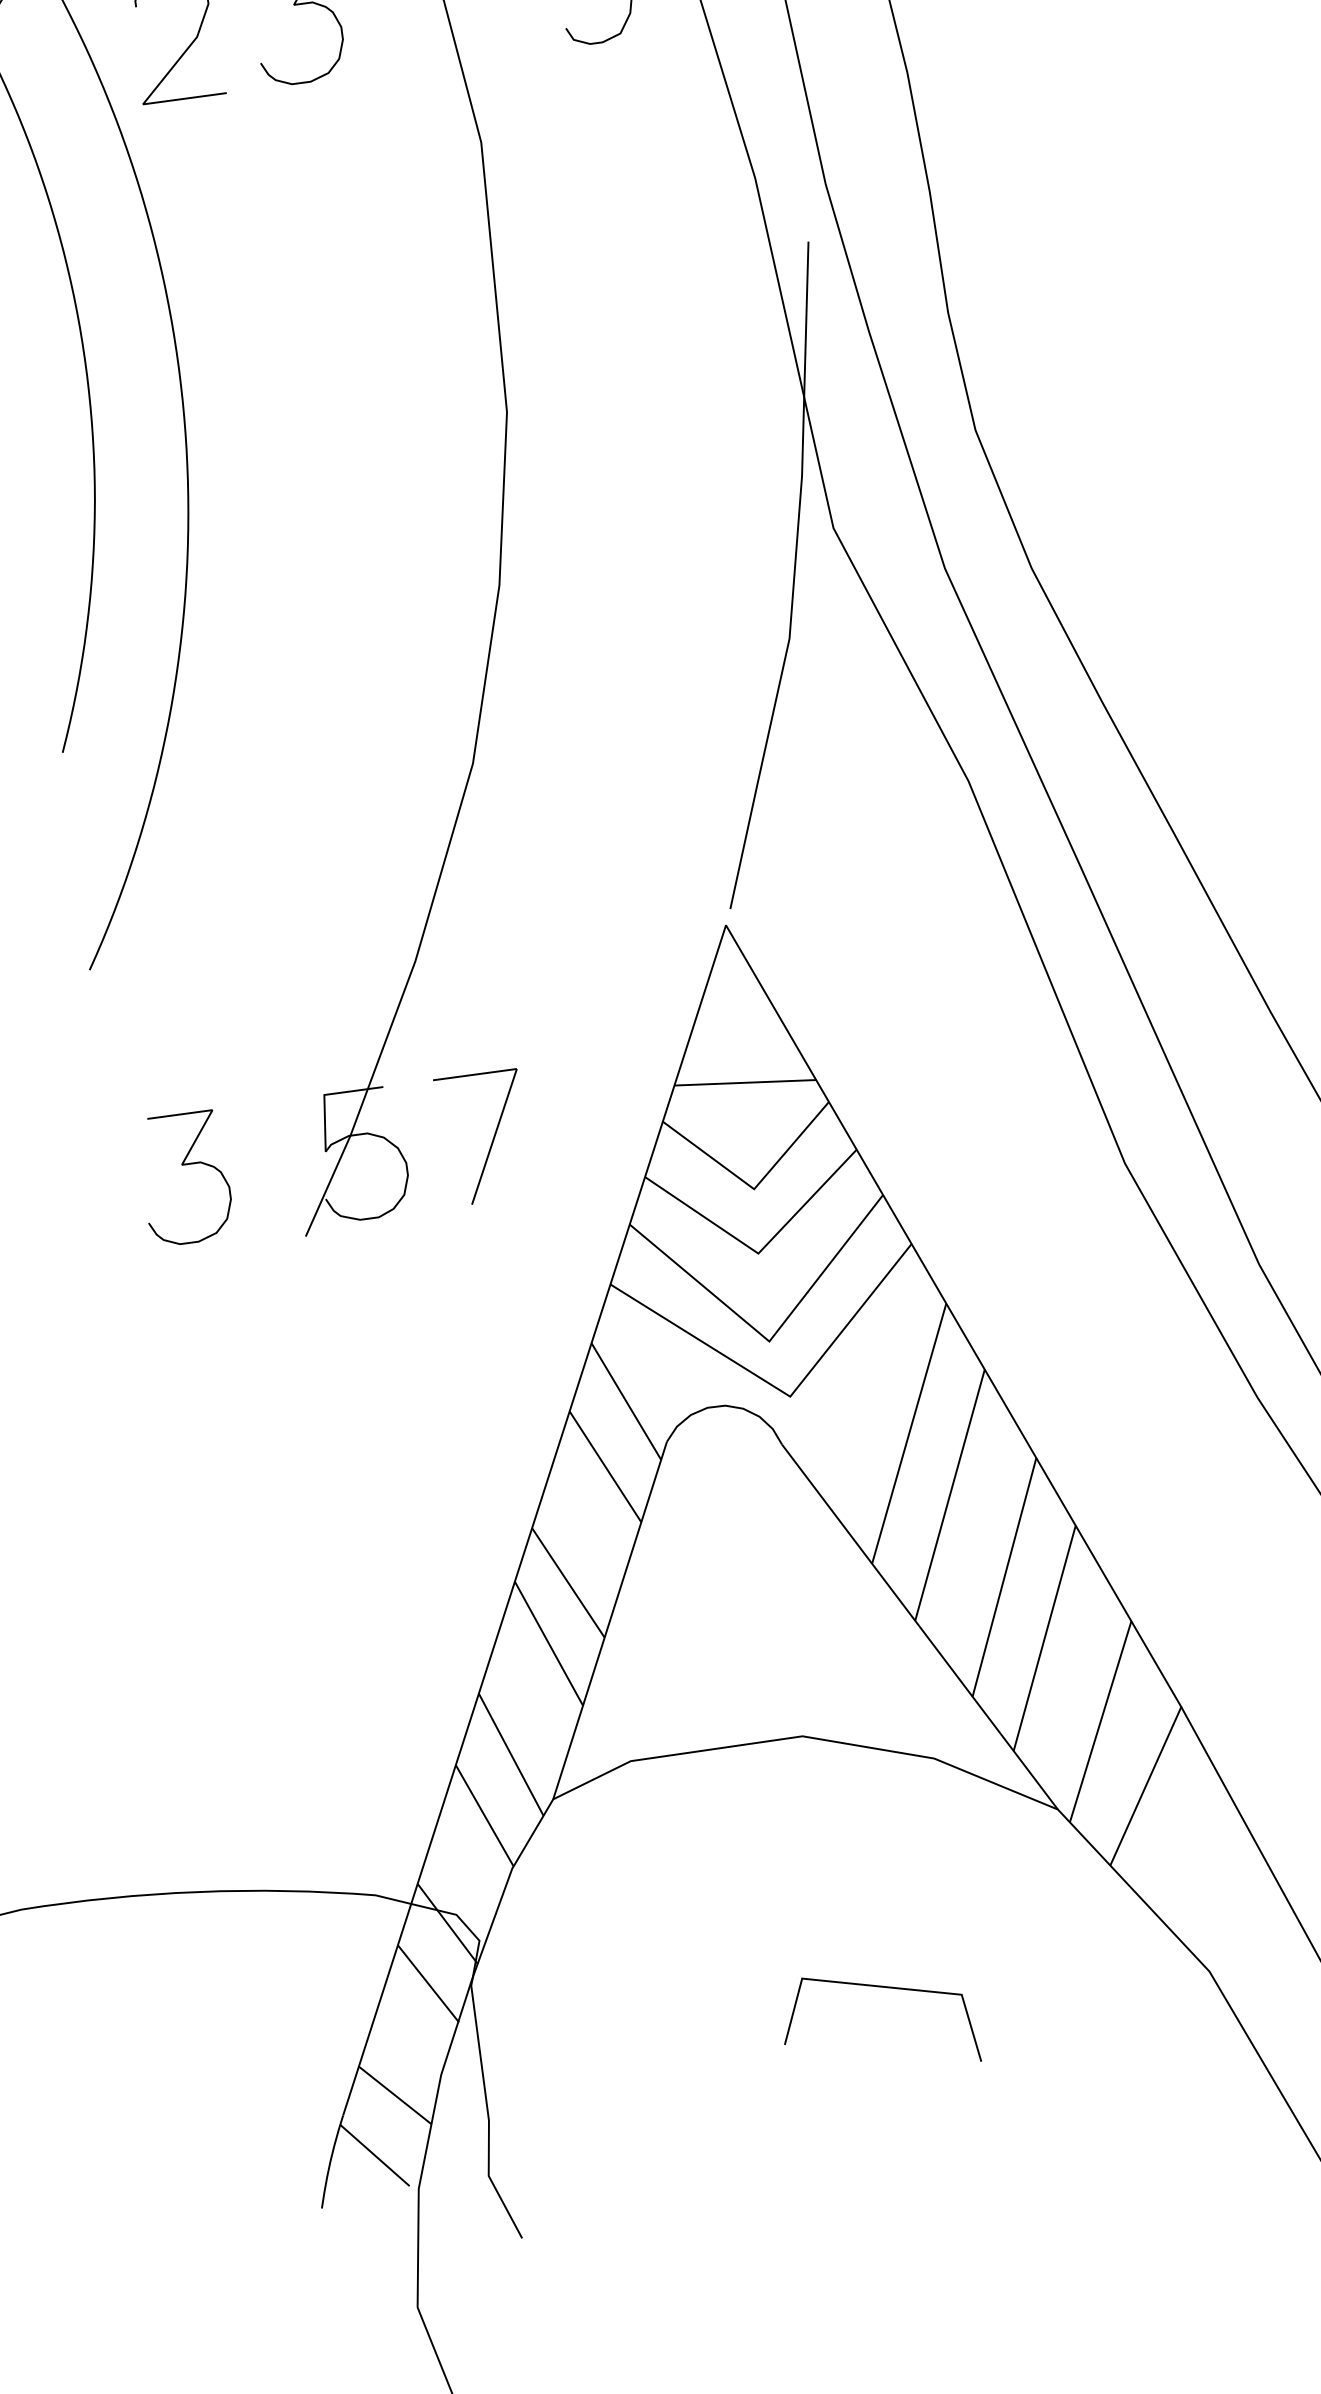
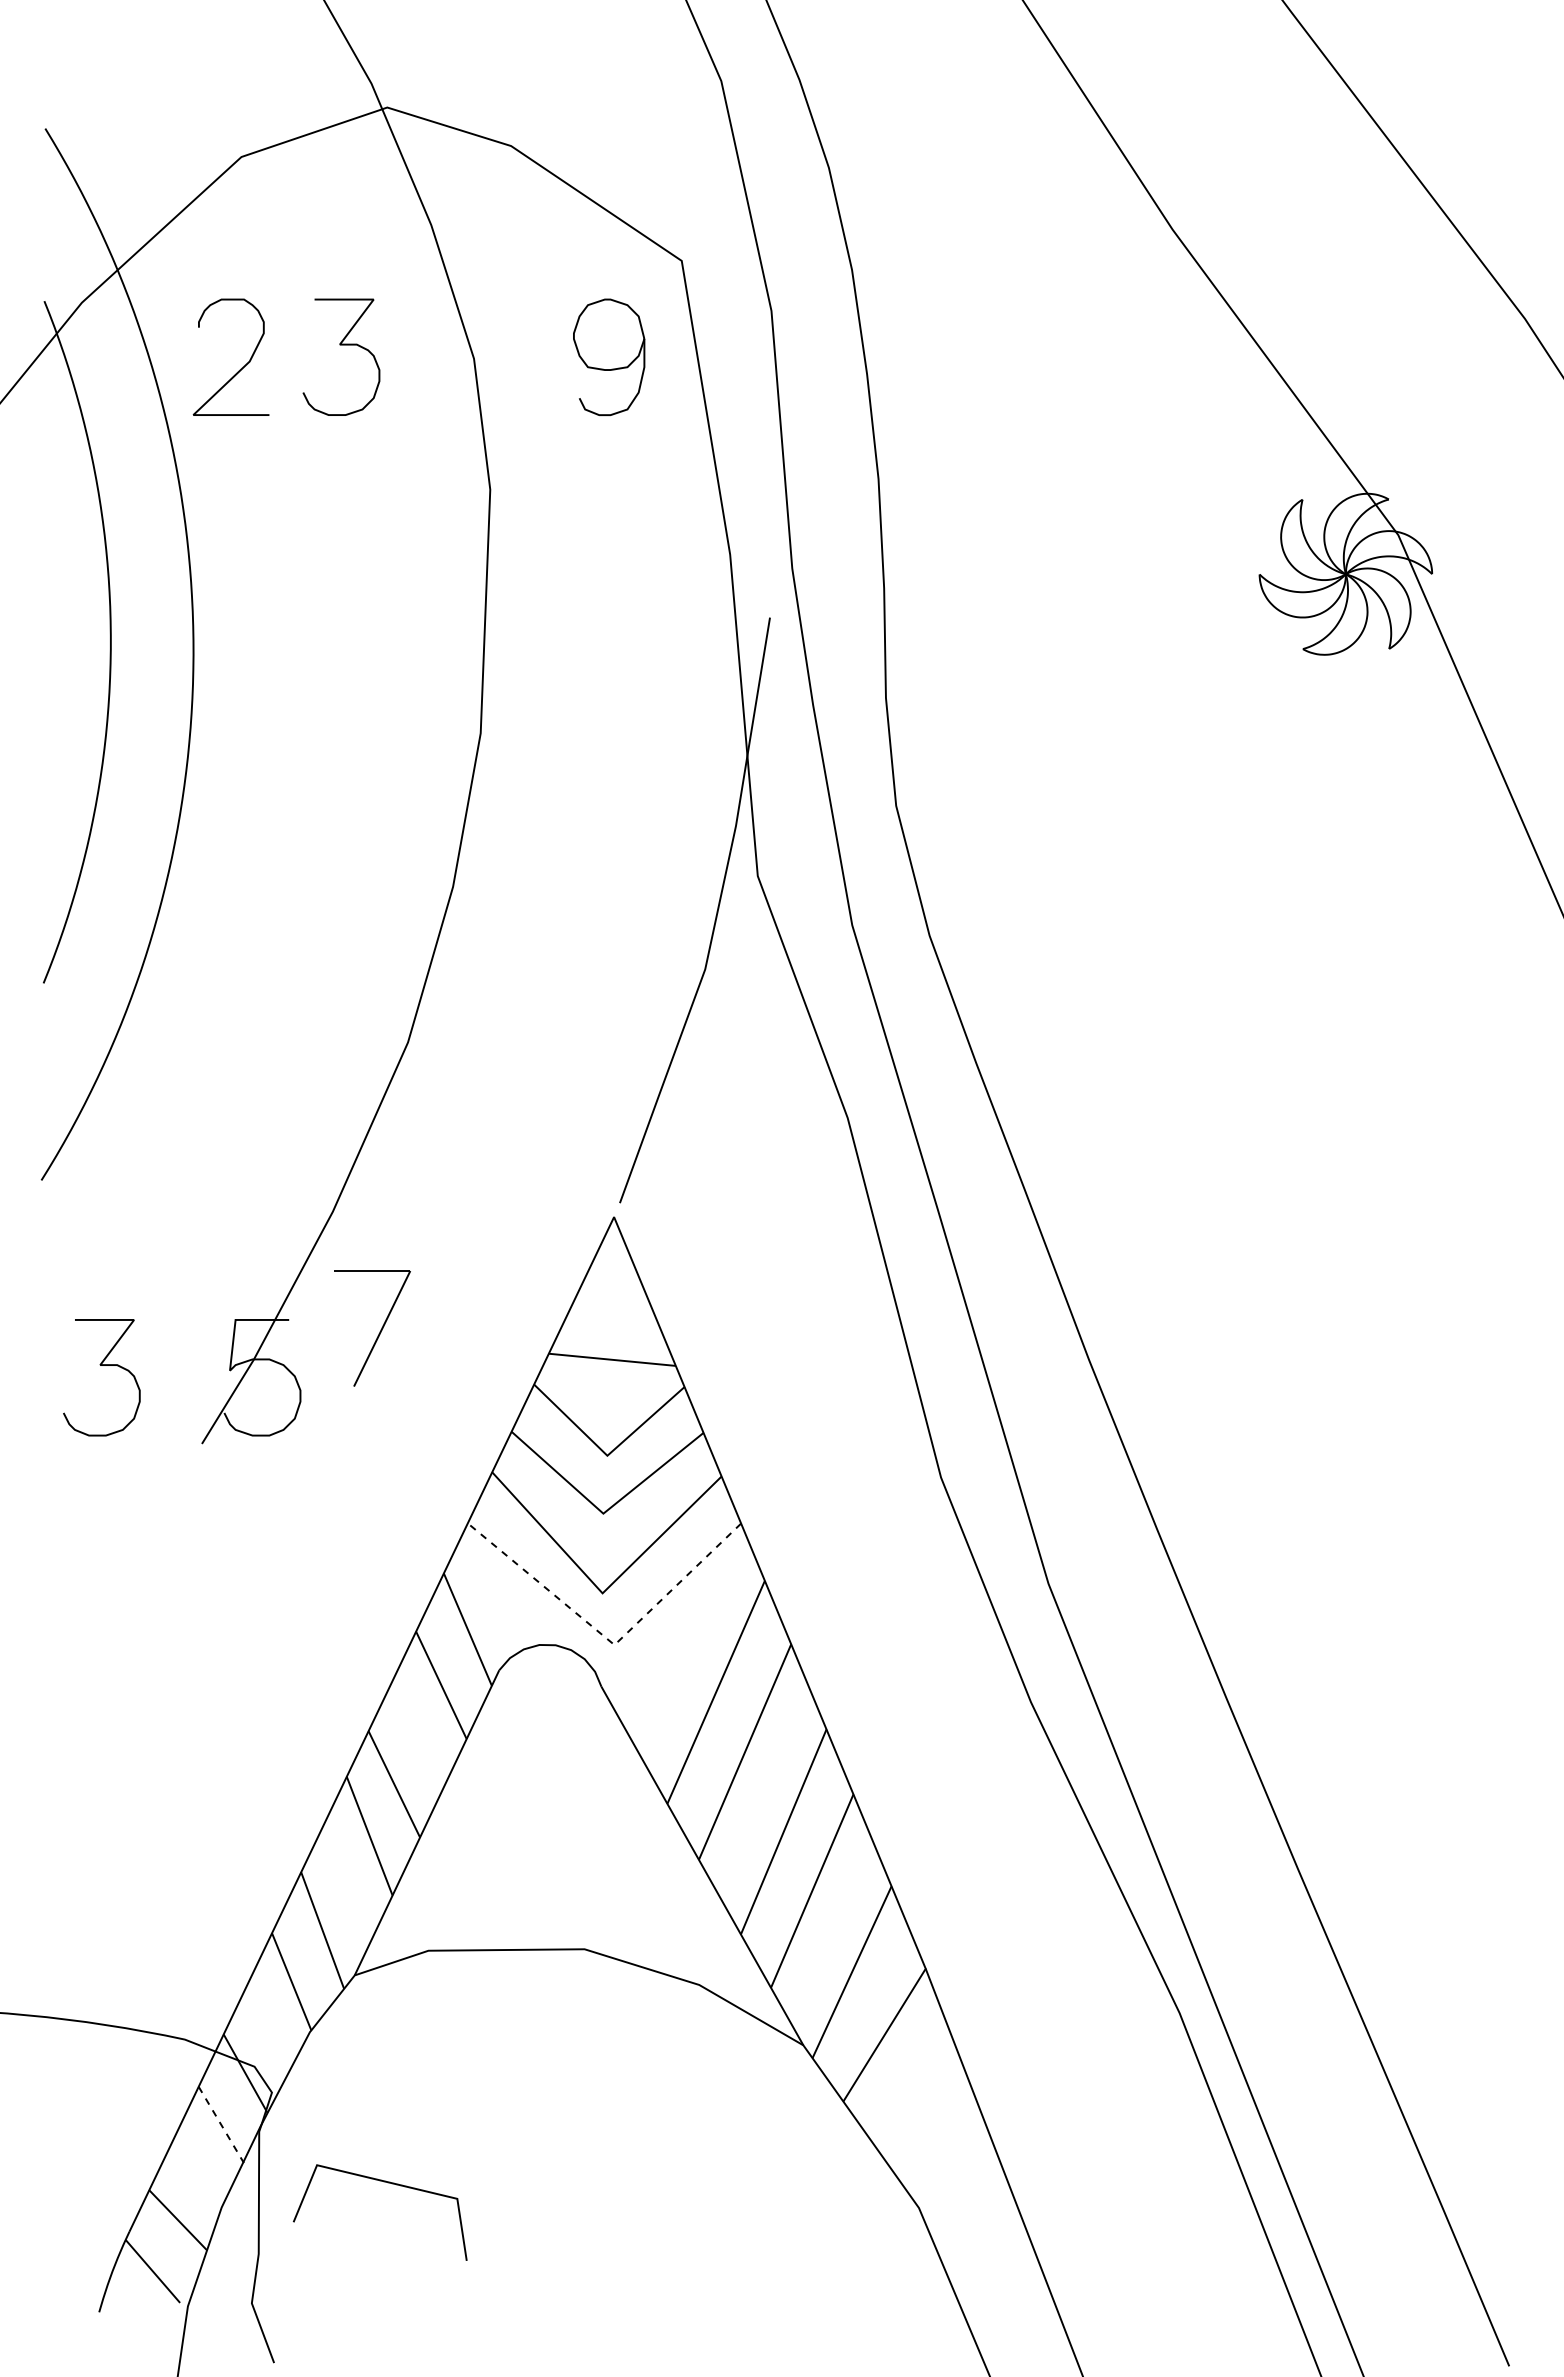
part: (491, 1140) -> (379, 1331), moved
line: (784, 1392) -> (609, 1640), solid -> dashed
line: (430, 1985) -> (222, 2126), solid -> dashed
line: (883, 1988) -> (388, 2183), moved

